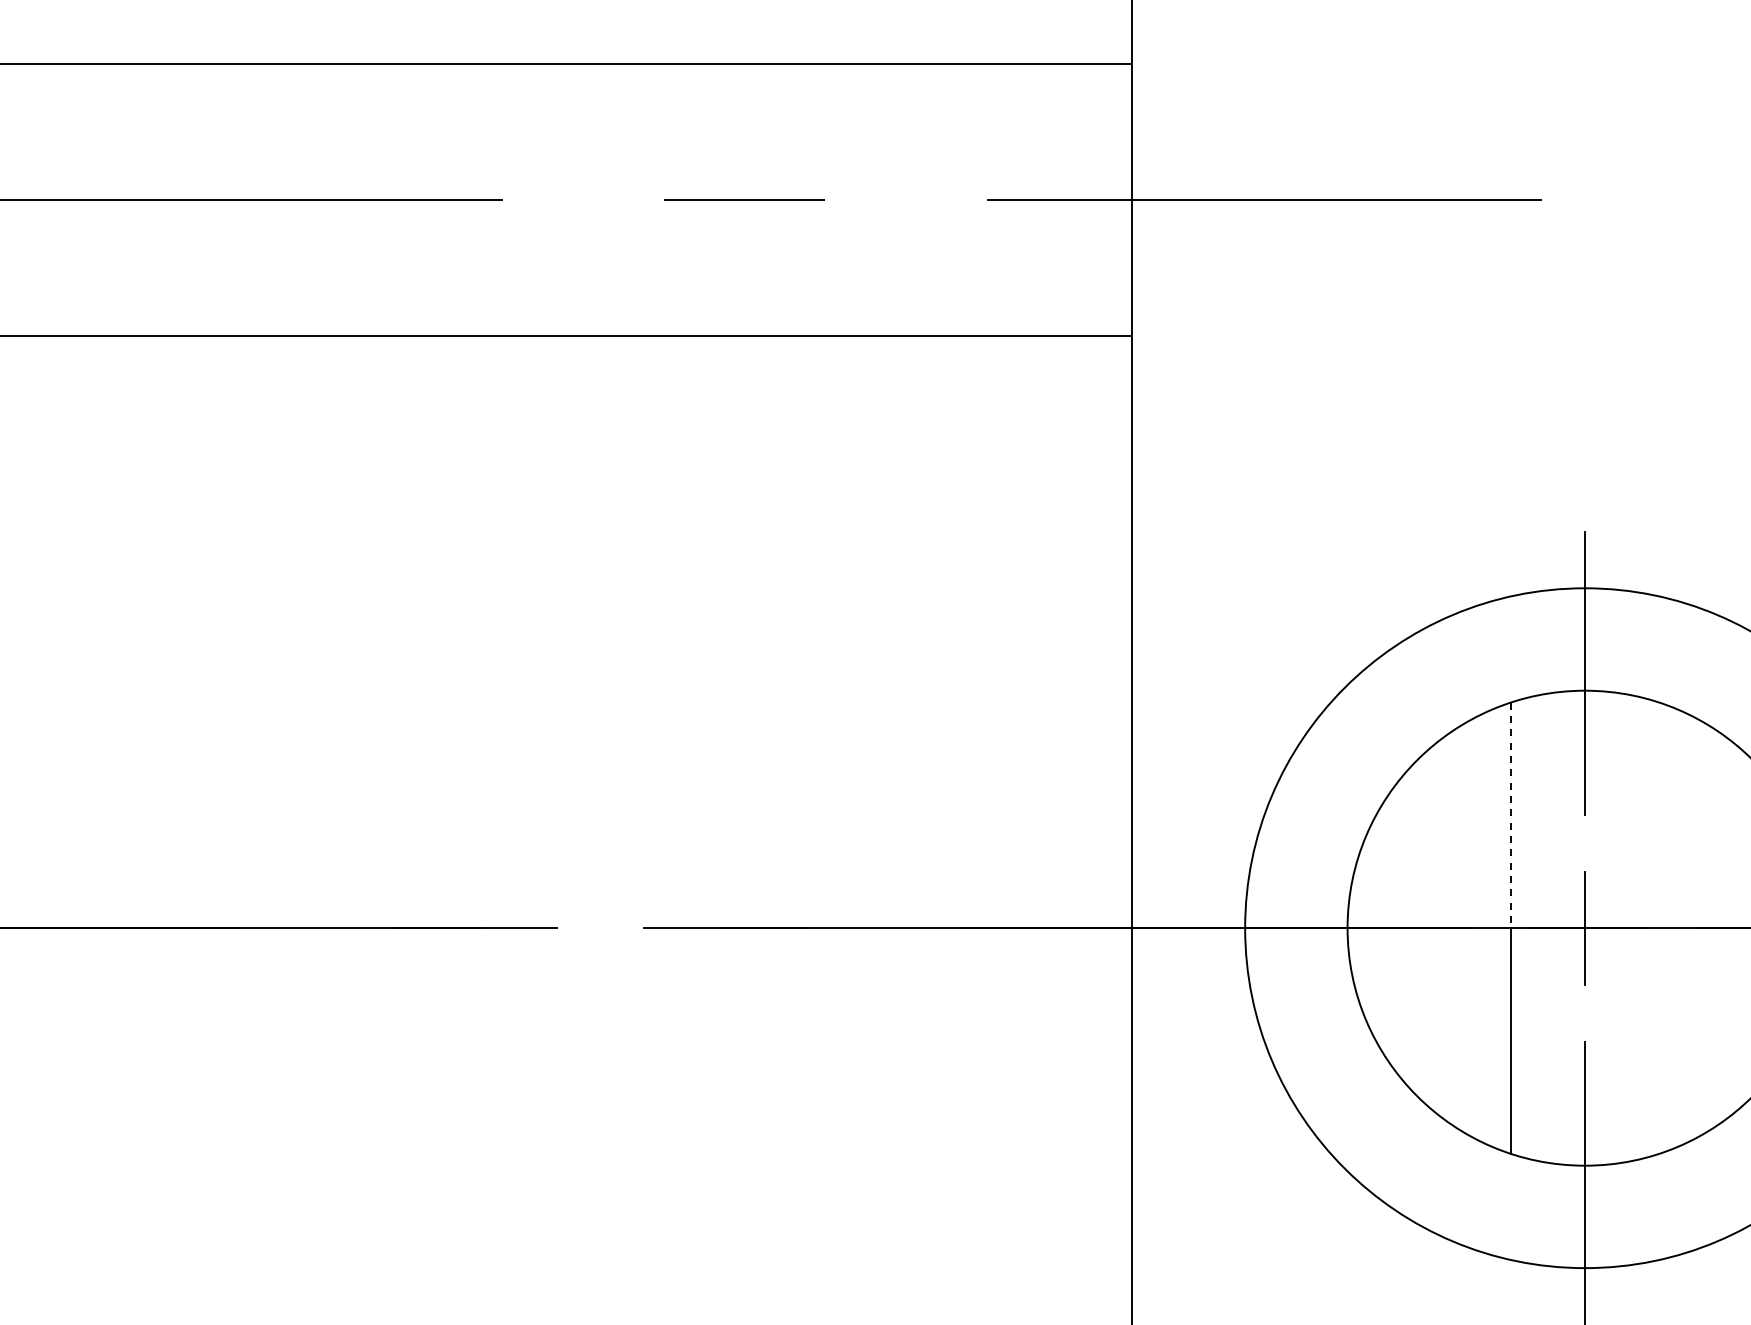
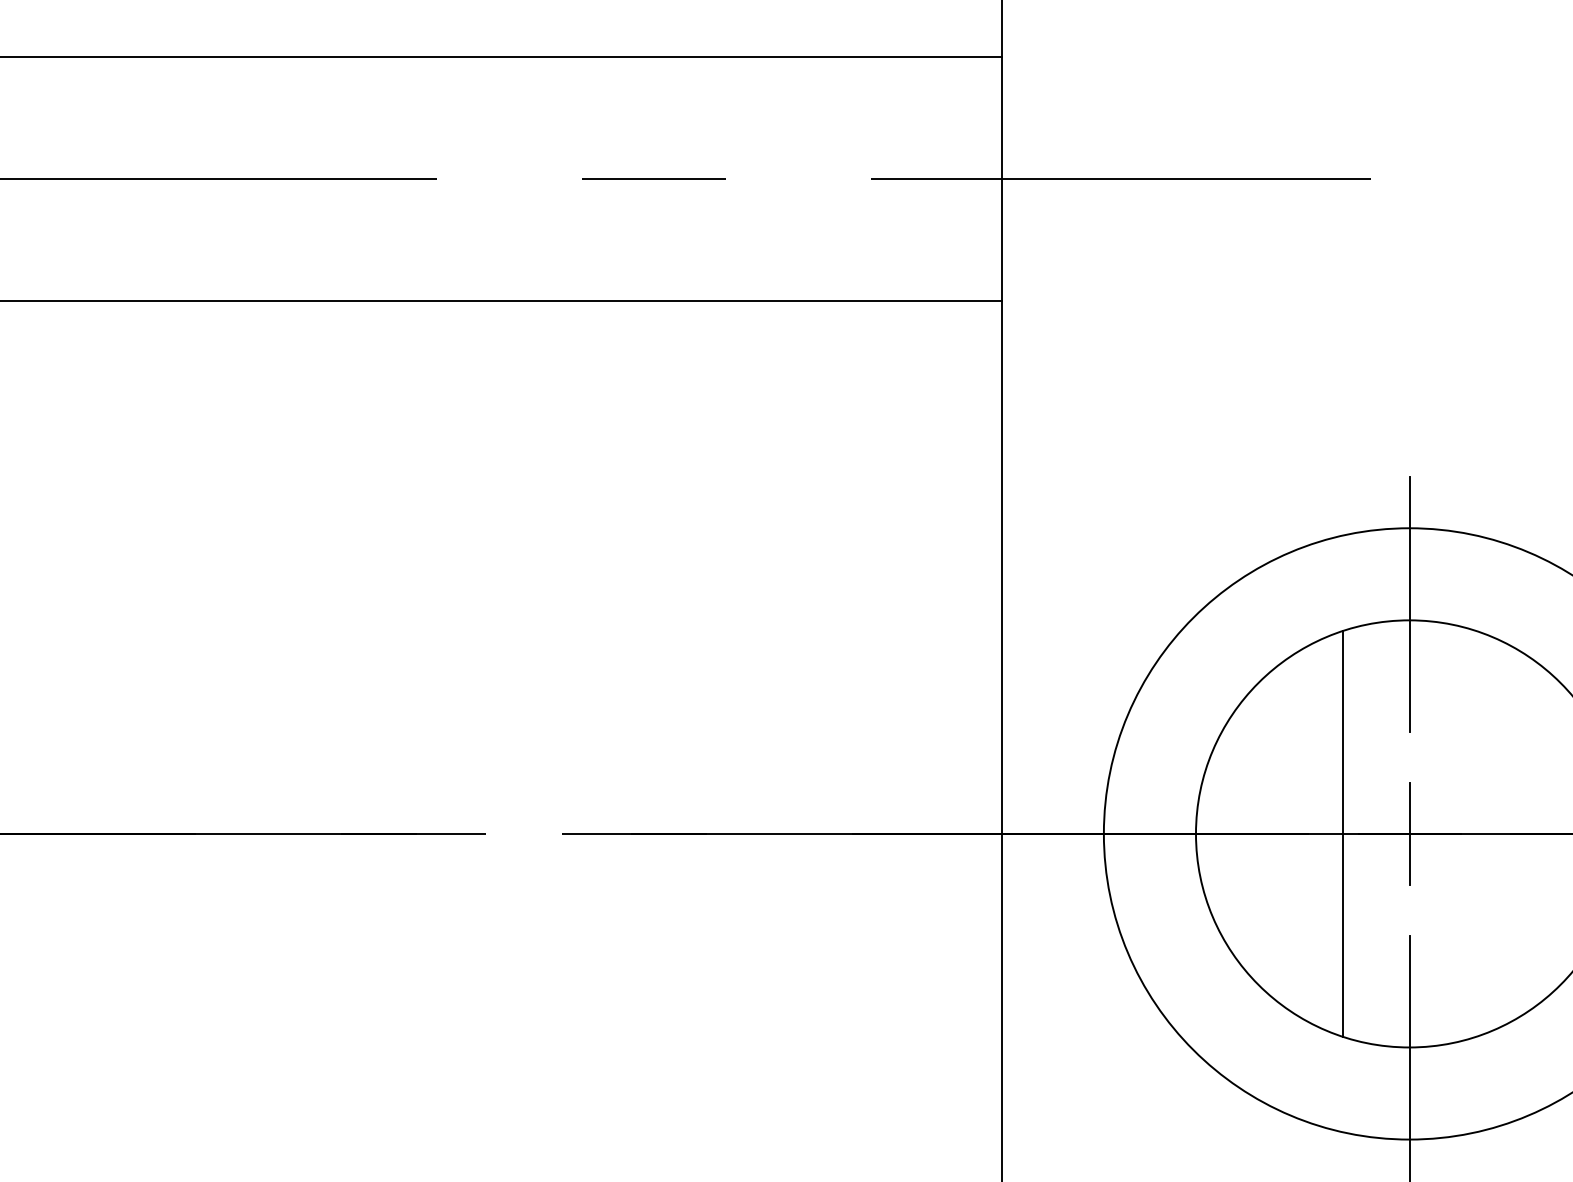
line: (1511, 815) -> (1343, 732), dashed -> solid

